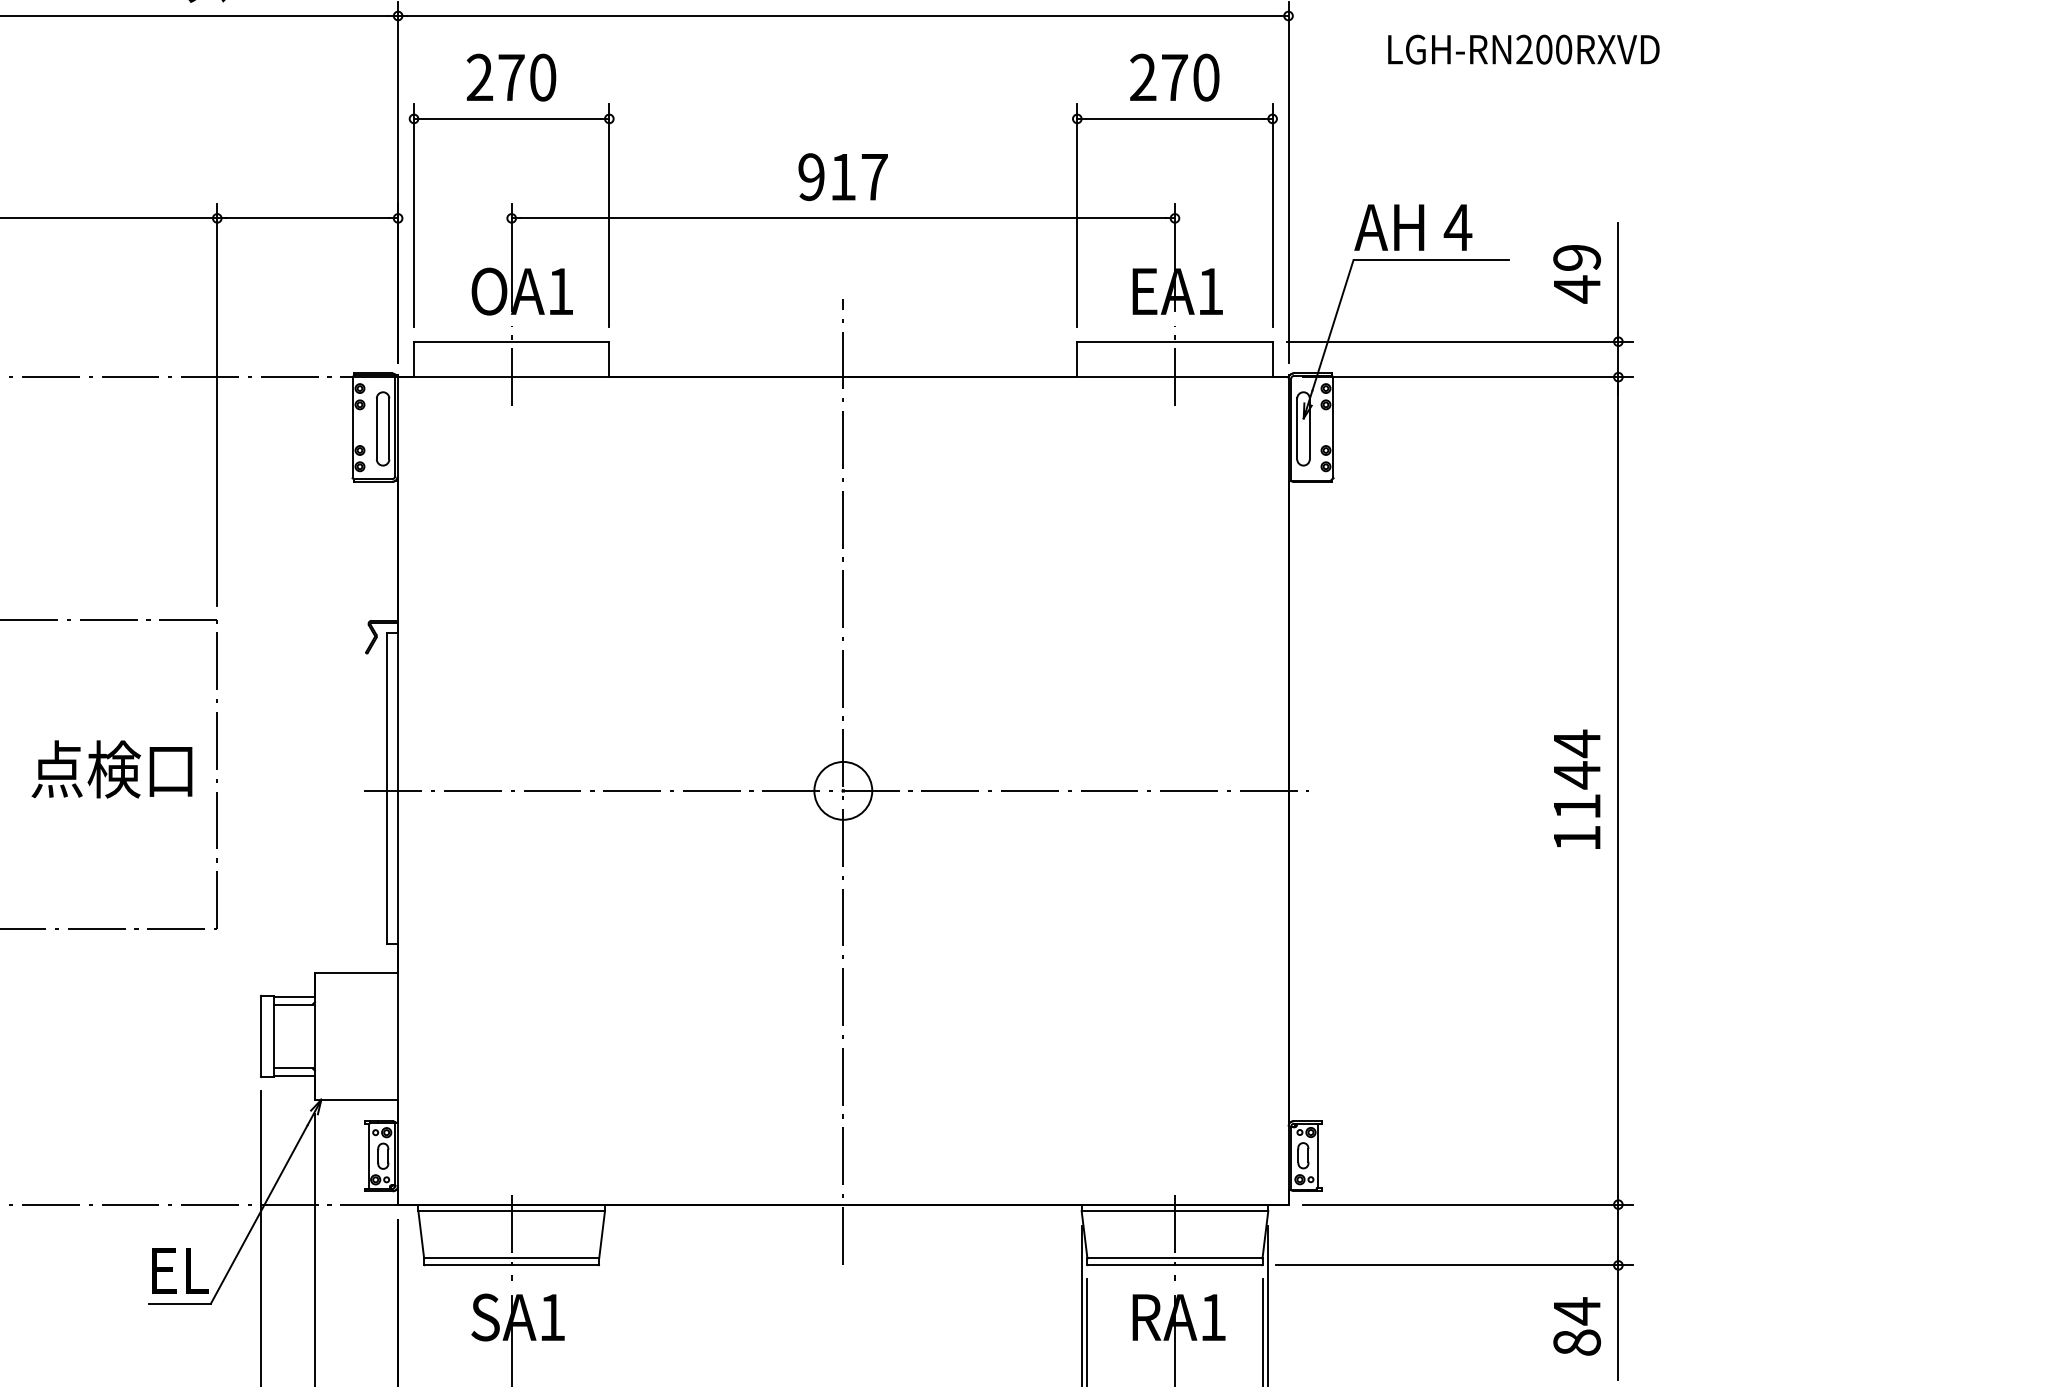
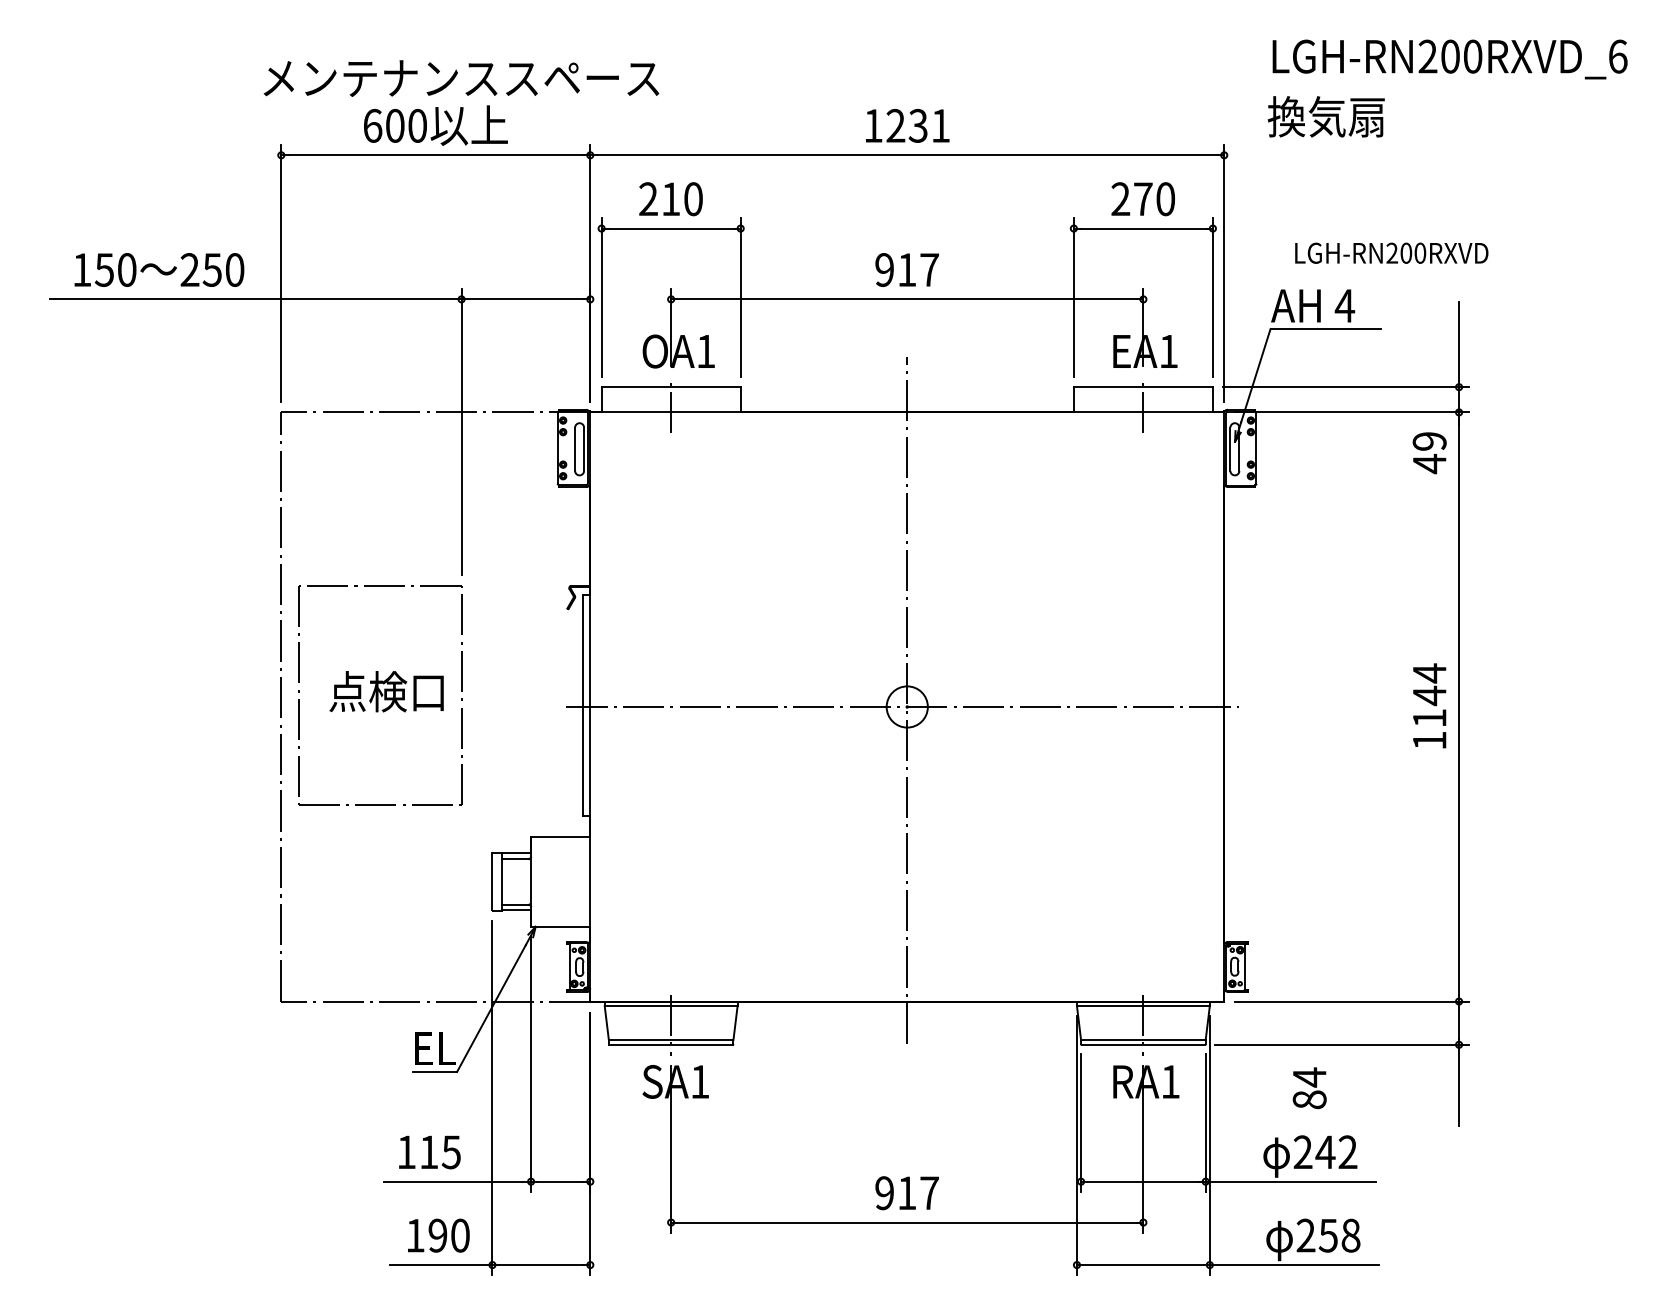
text: (1523, 48) -> (1391, 252), moved
text: (512, 76) -> (671, 198), 270 -> 210
text: (1576, 274) -> (1429, 453), moved
text: (1576, 1326) -> (1309, 1088), moved

